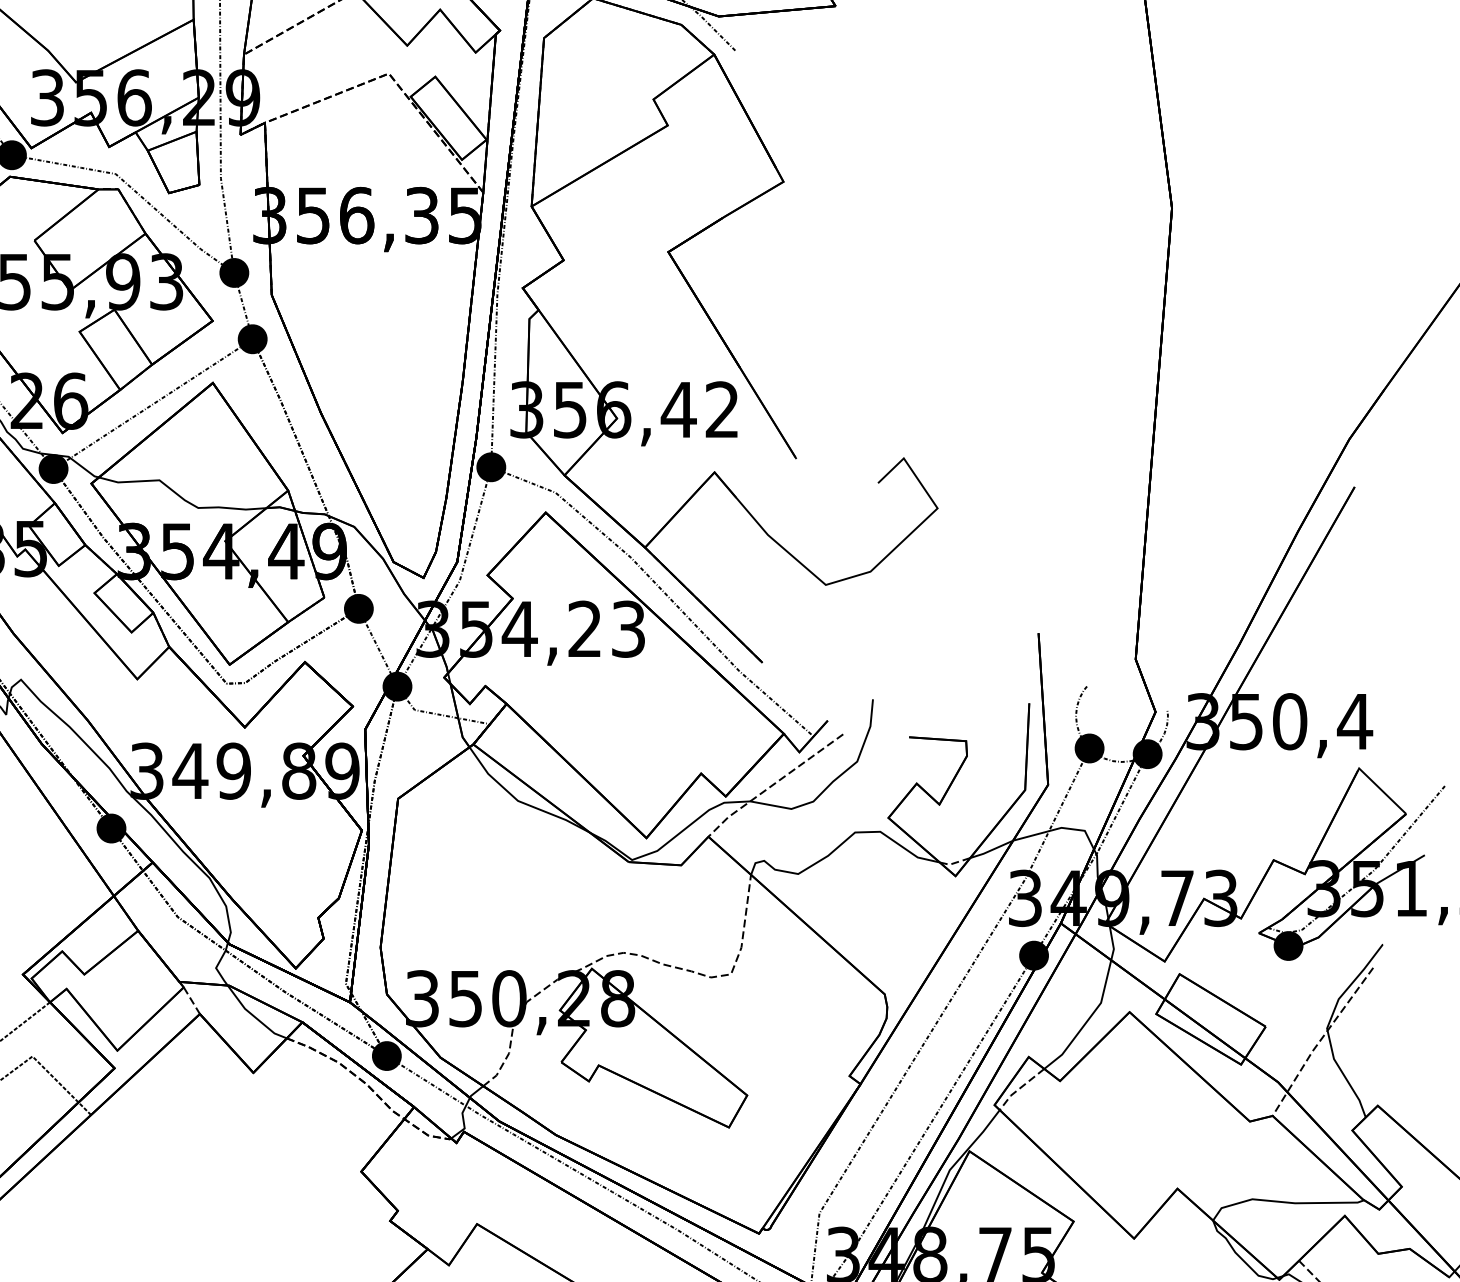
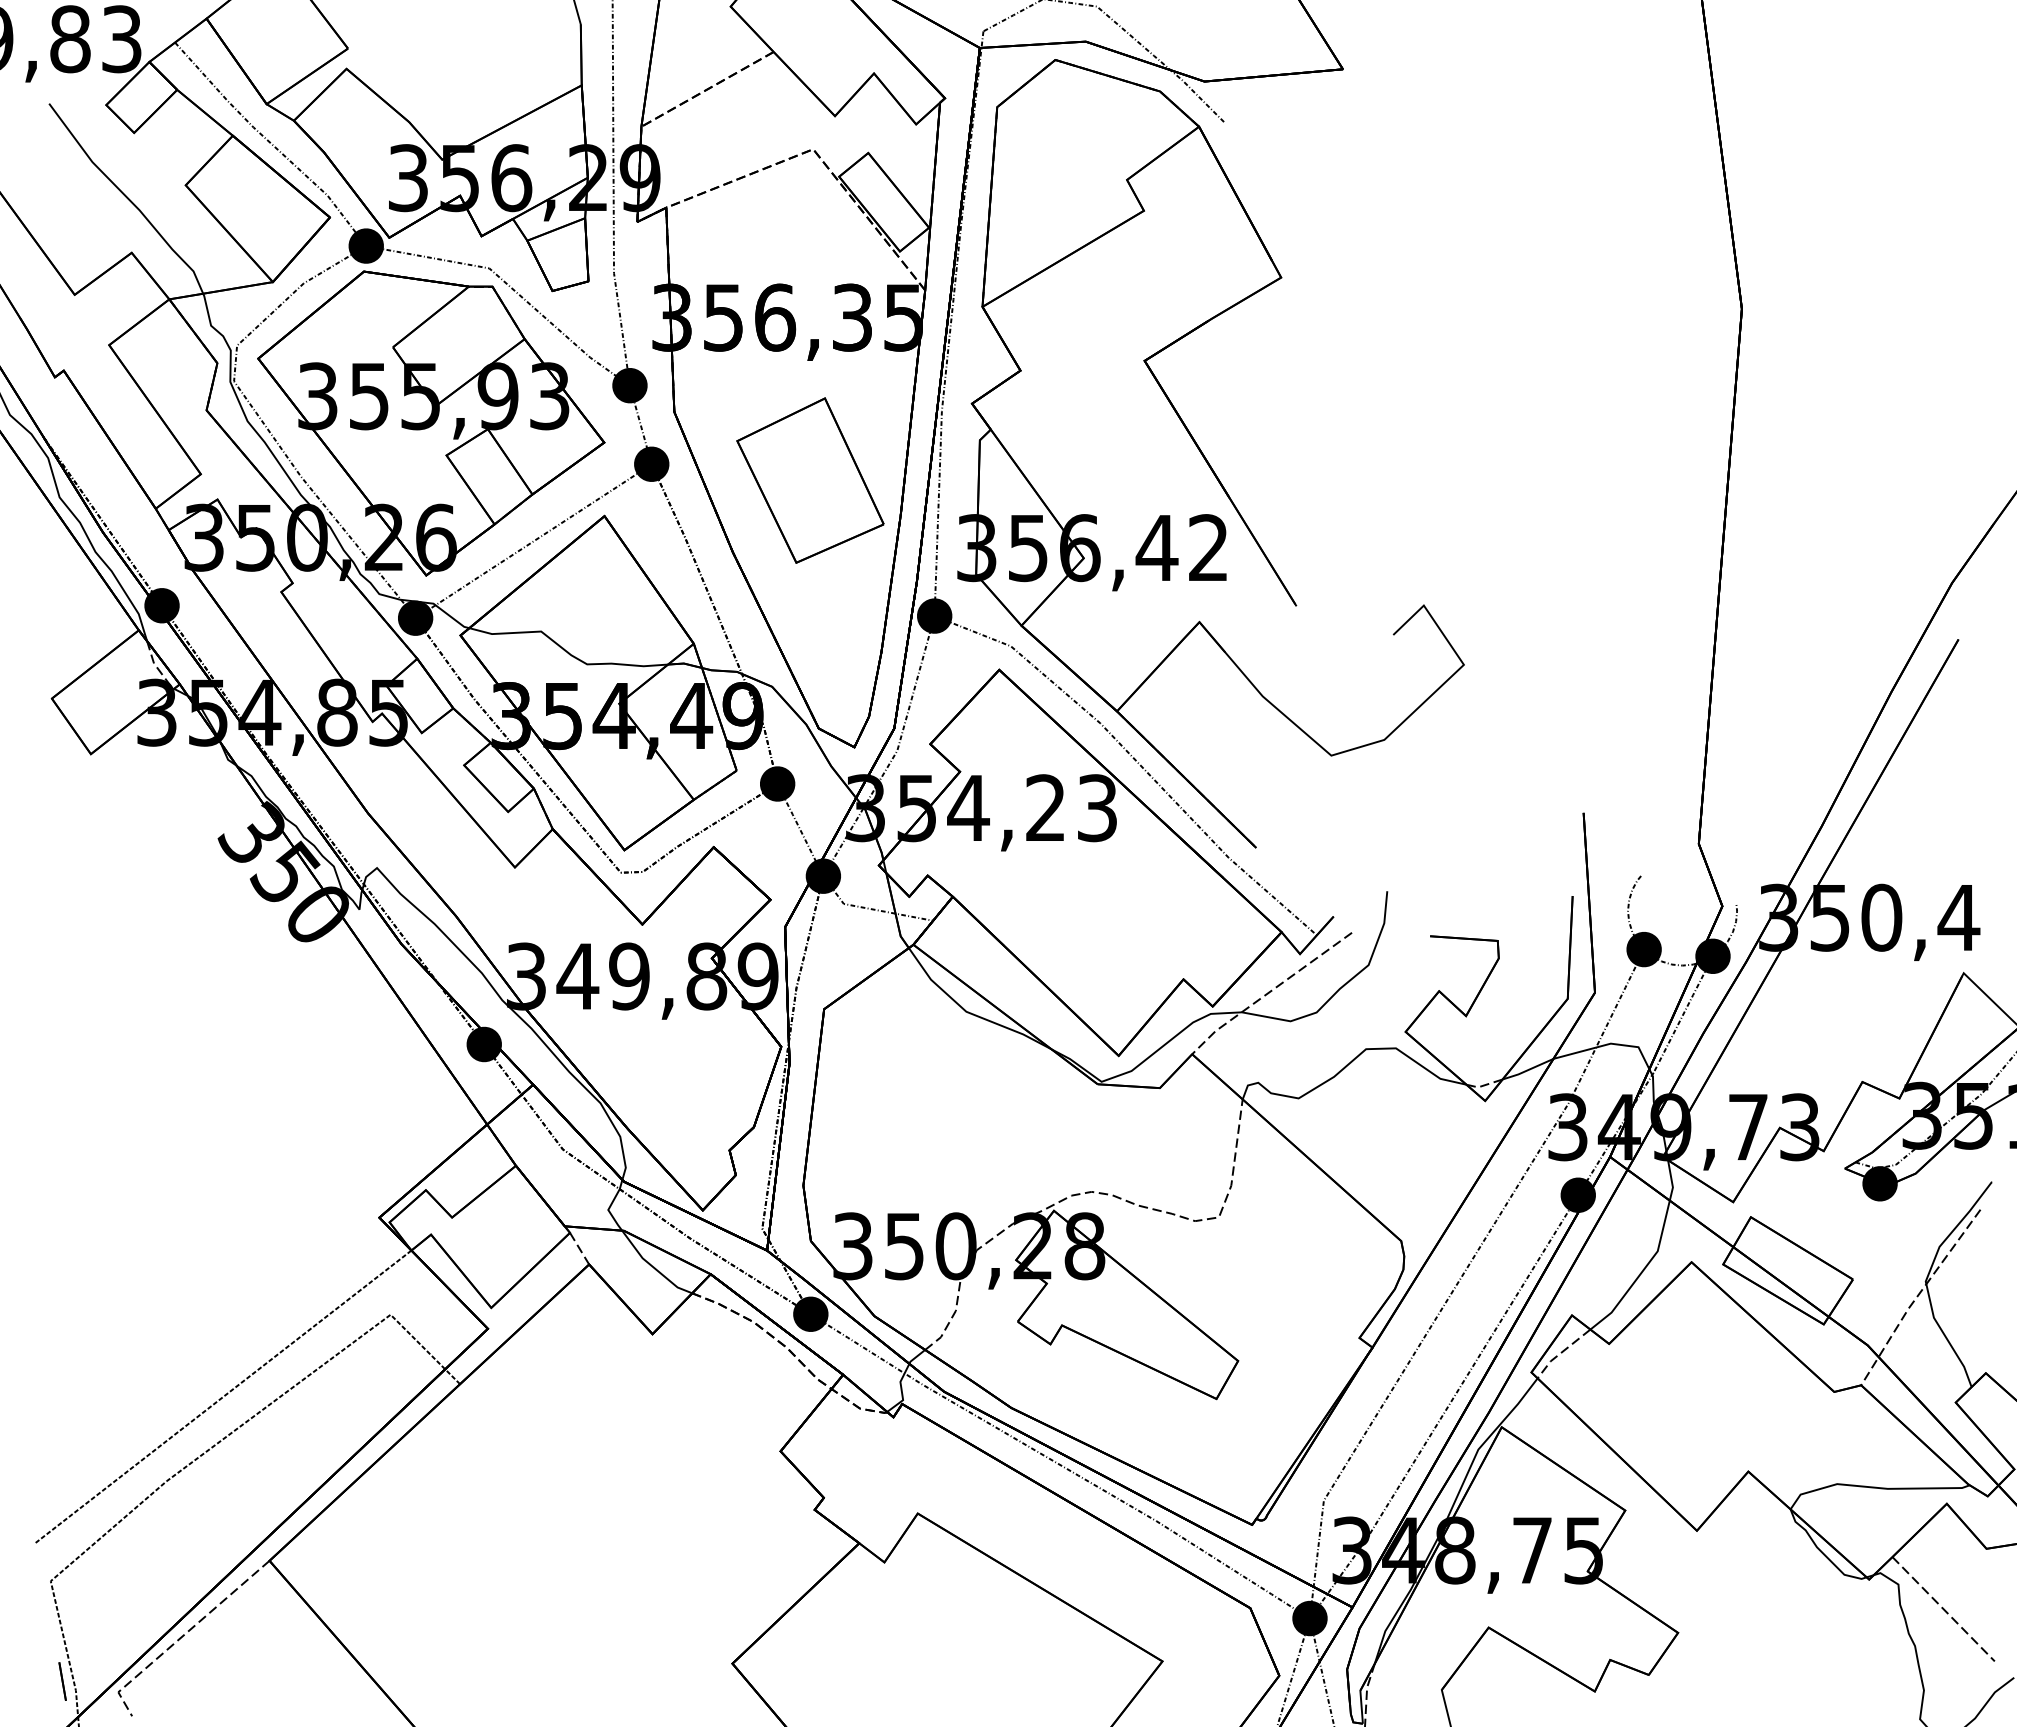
part: (386, 352) -> (810, 480), added

